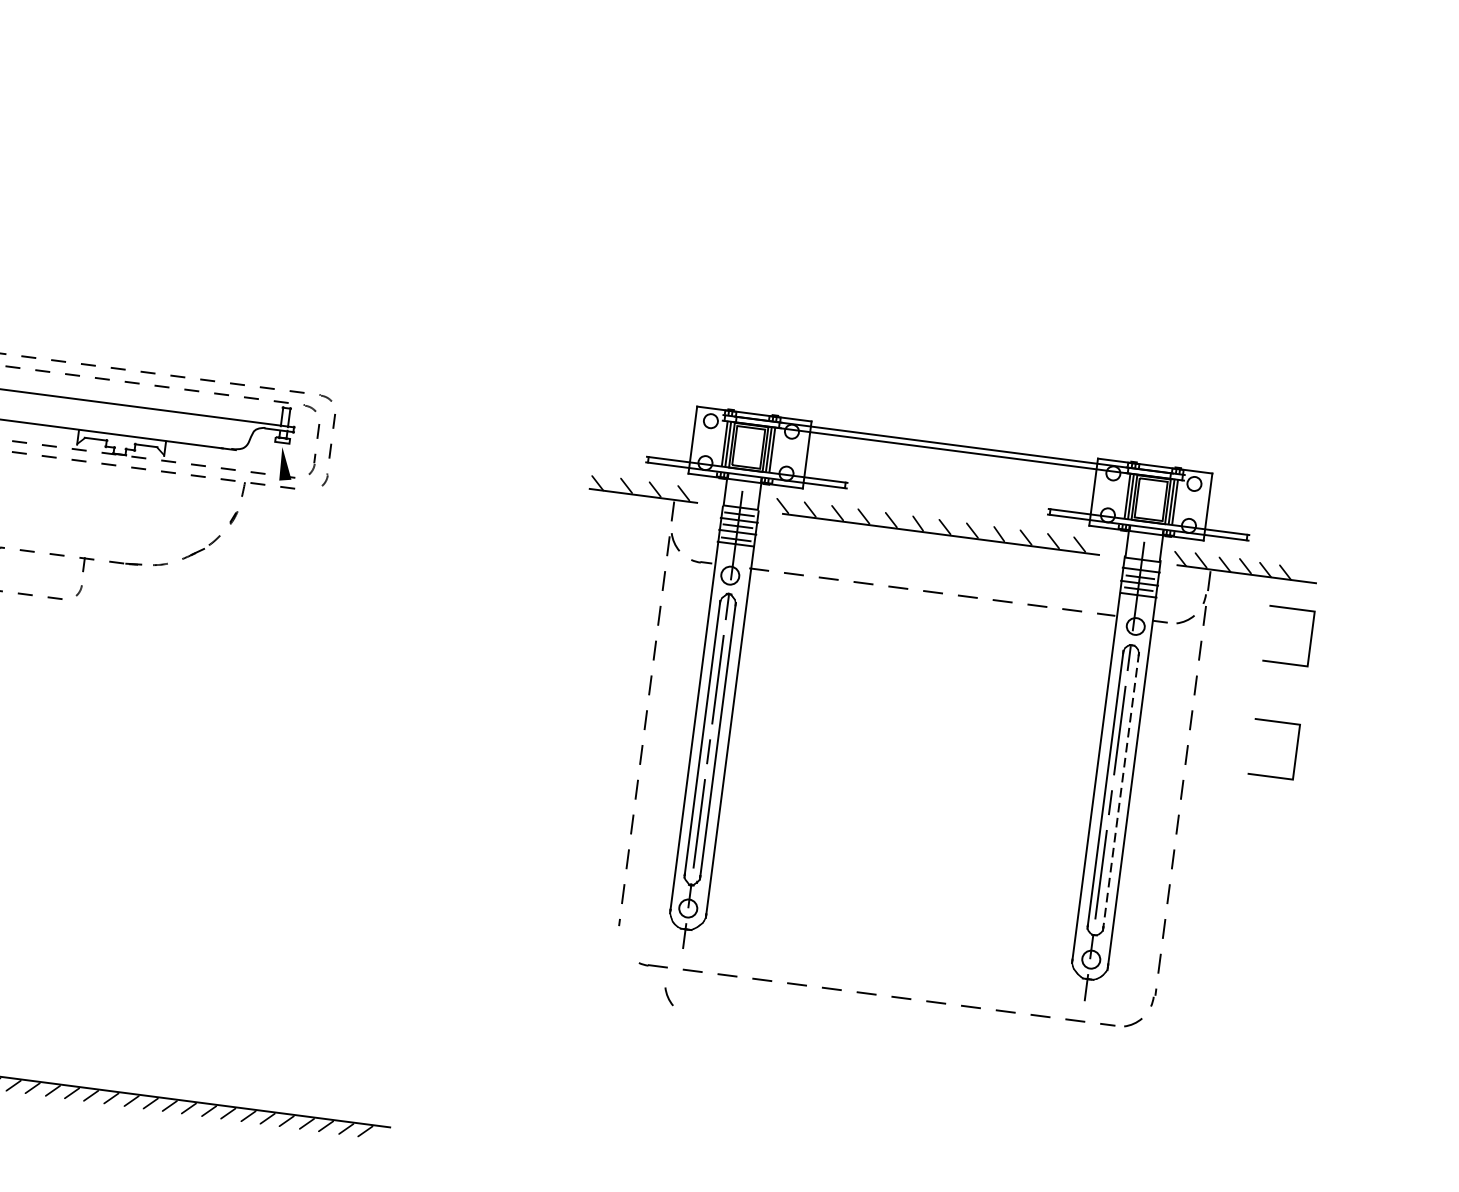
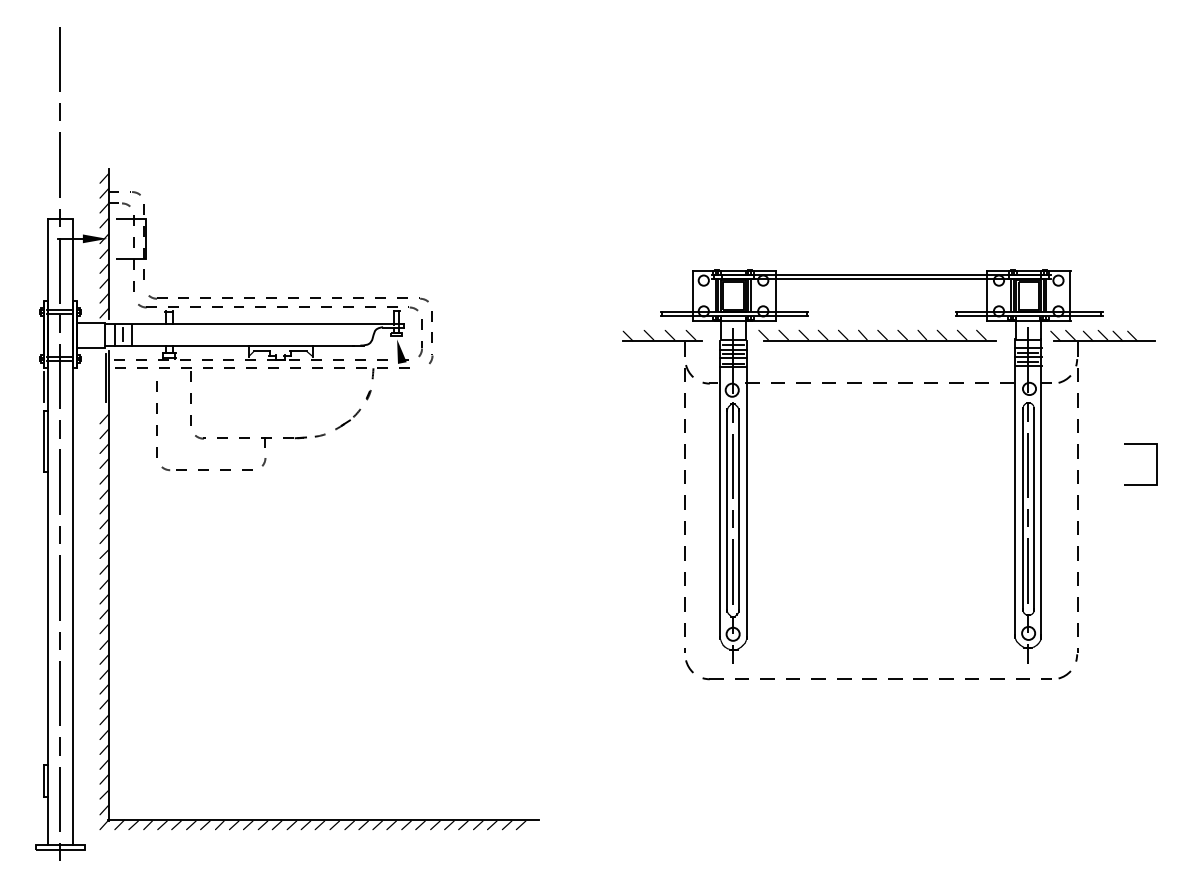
line: (1310, 638) -> (1156, 381), removed
line: (1121, 791) -> (1034, 509), dashed -> solid
curve: (669, 996) -> (689, 666), moved

